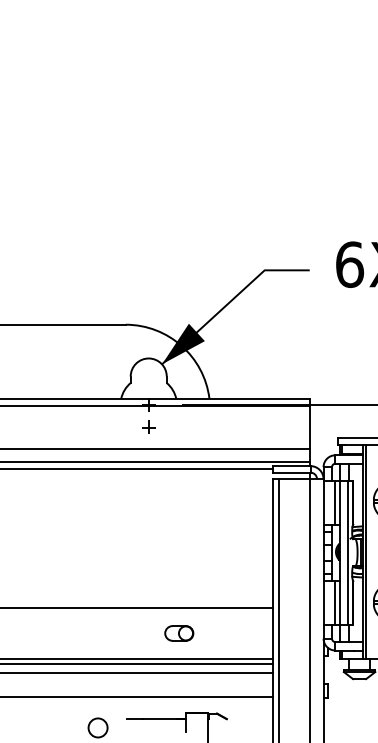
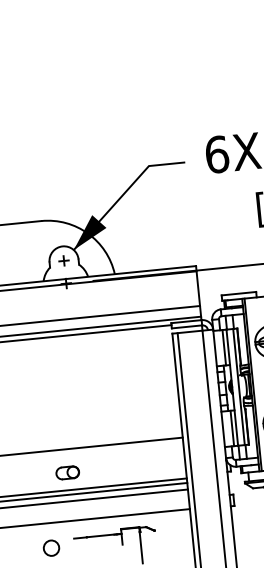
part: (148, 426) -> (63, 260), moved
part: (179, 633) -> (67, 472), moved

